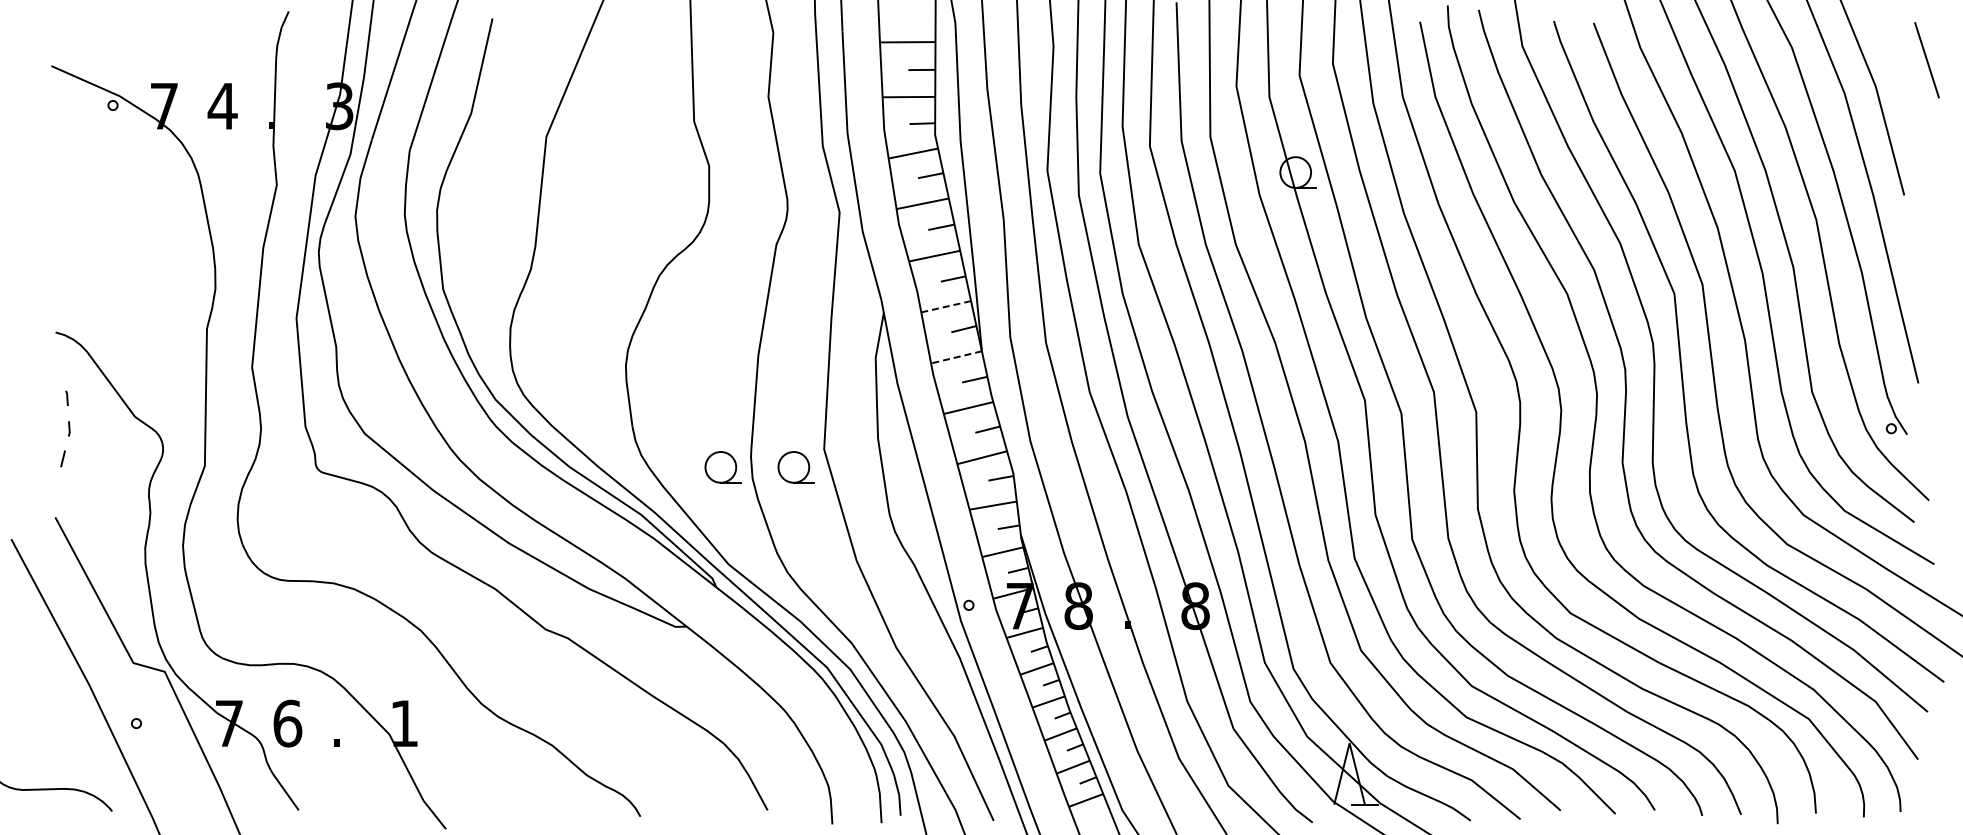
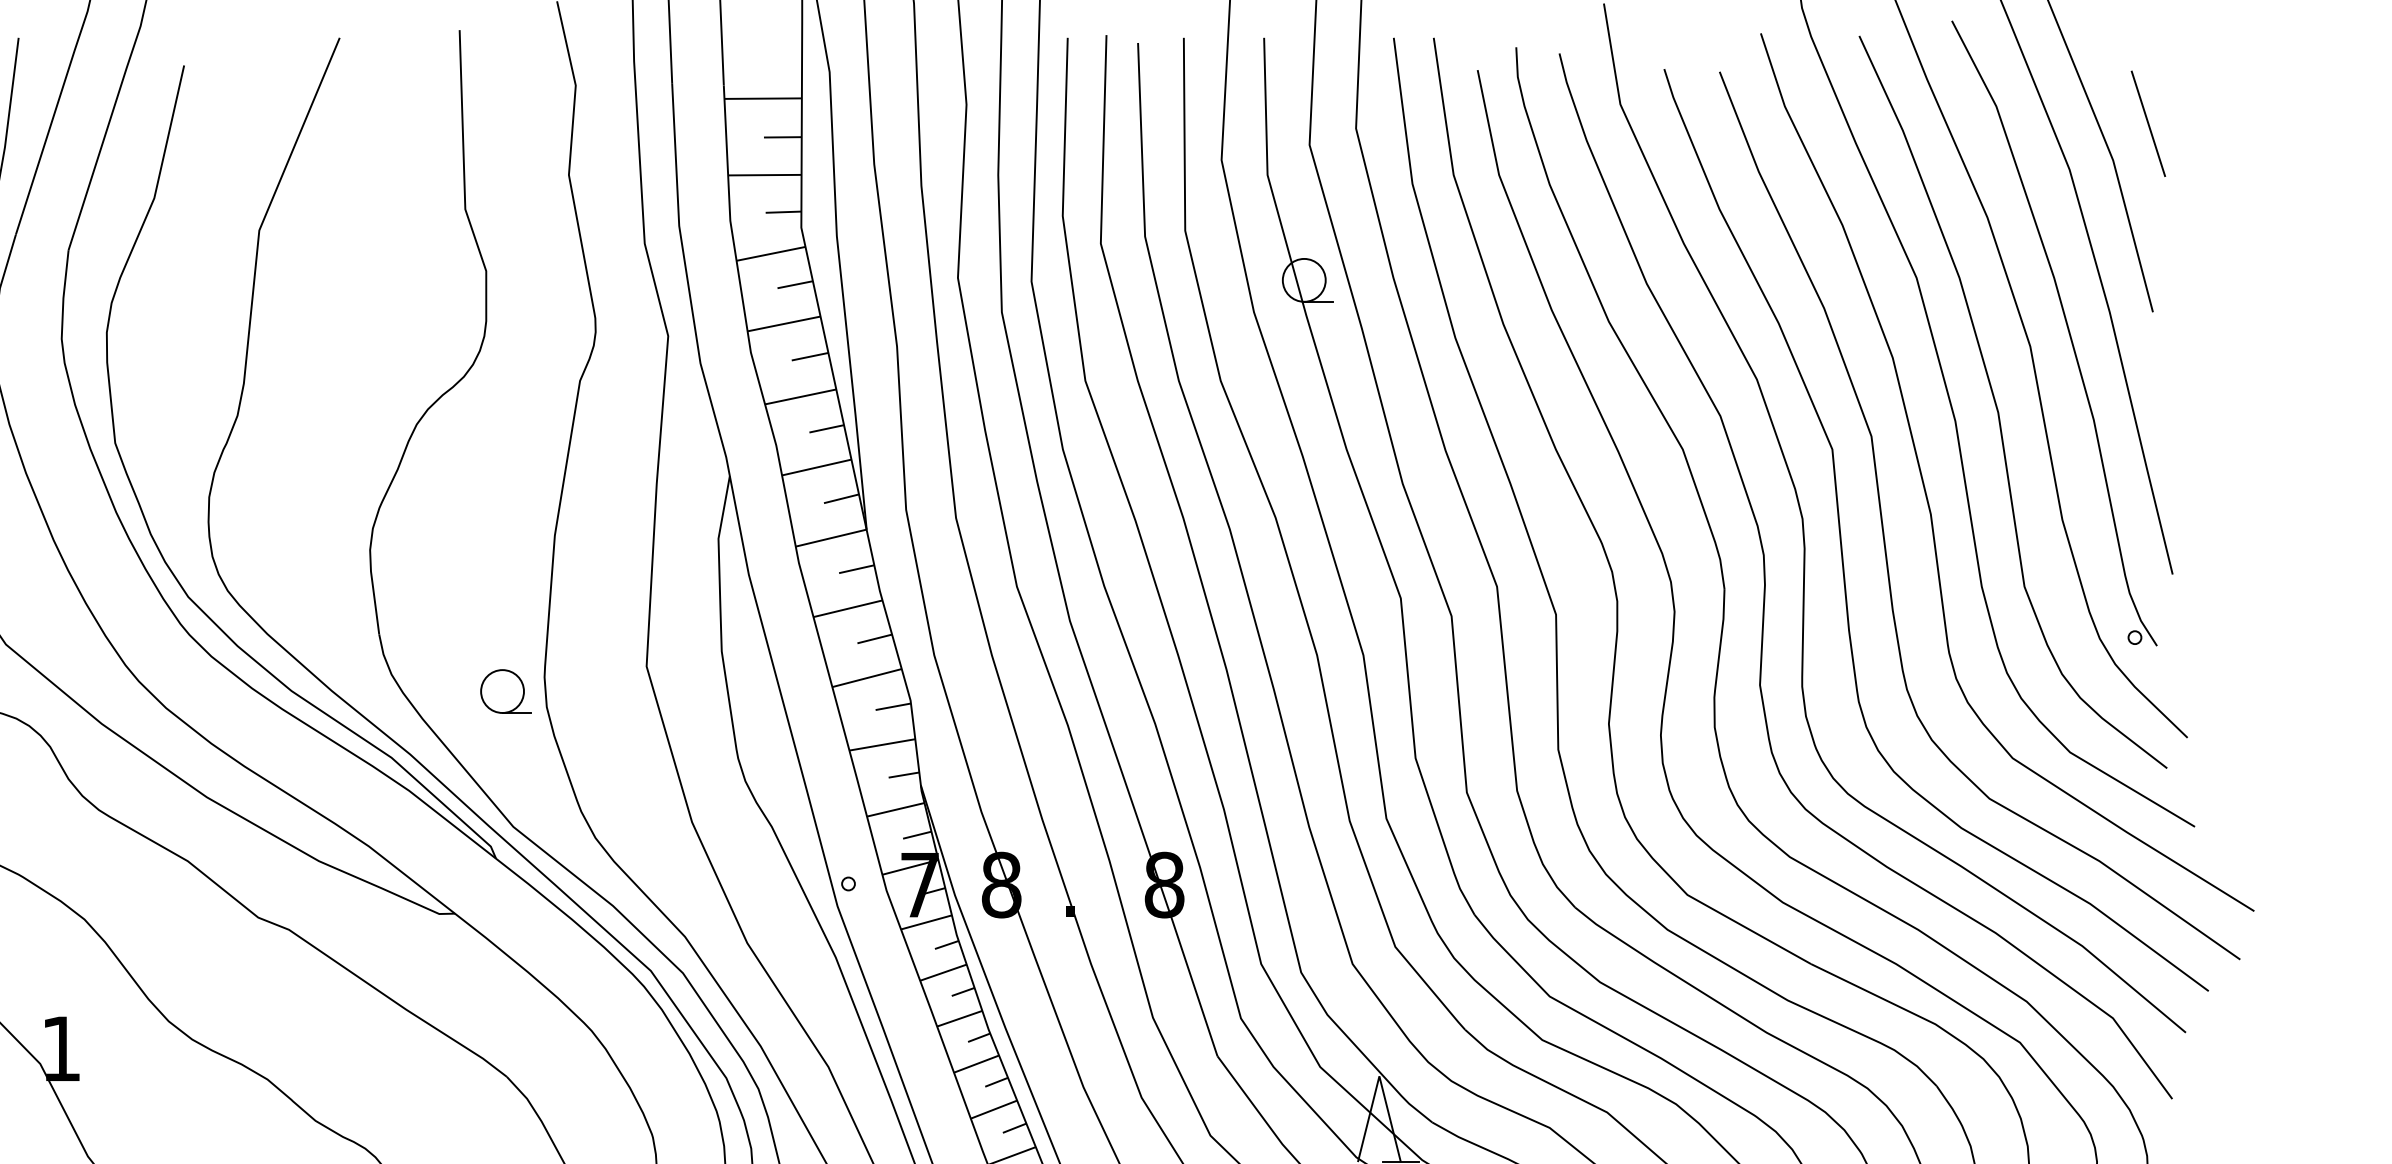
line: (1926, 60) -> (2147, 124), moved
line: (945, 306) -> (815, 467), dashed -> solid
line: (956, 357) -> (831, 538), dashed -> solid
part: (795, 467) -> (606, 691), removed

